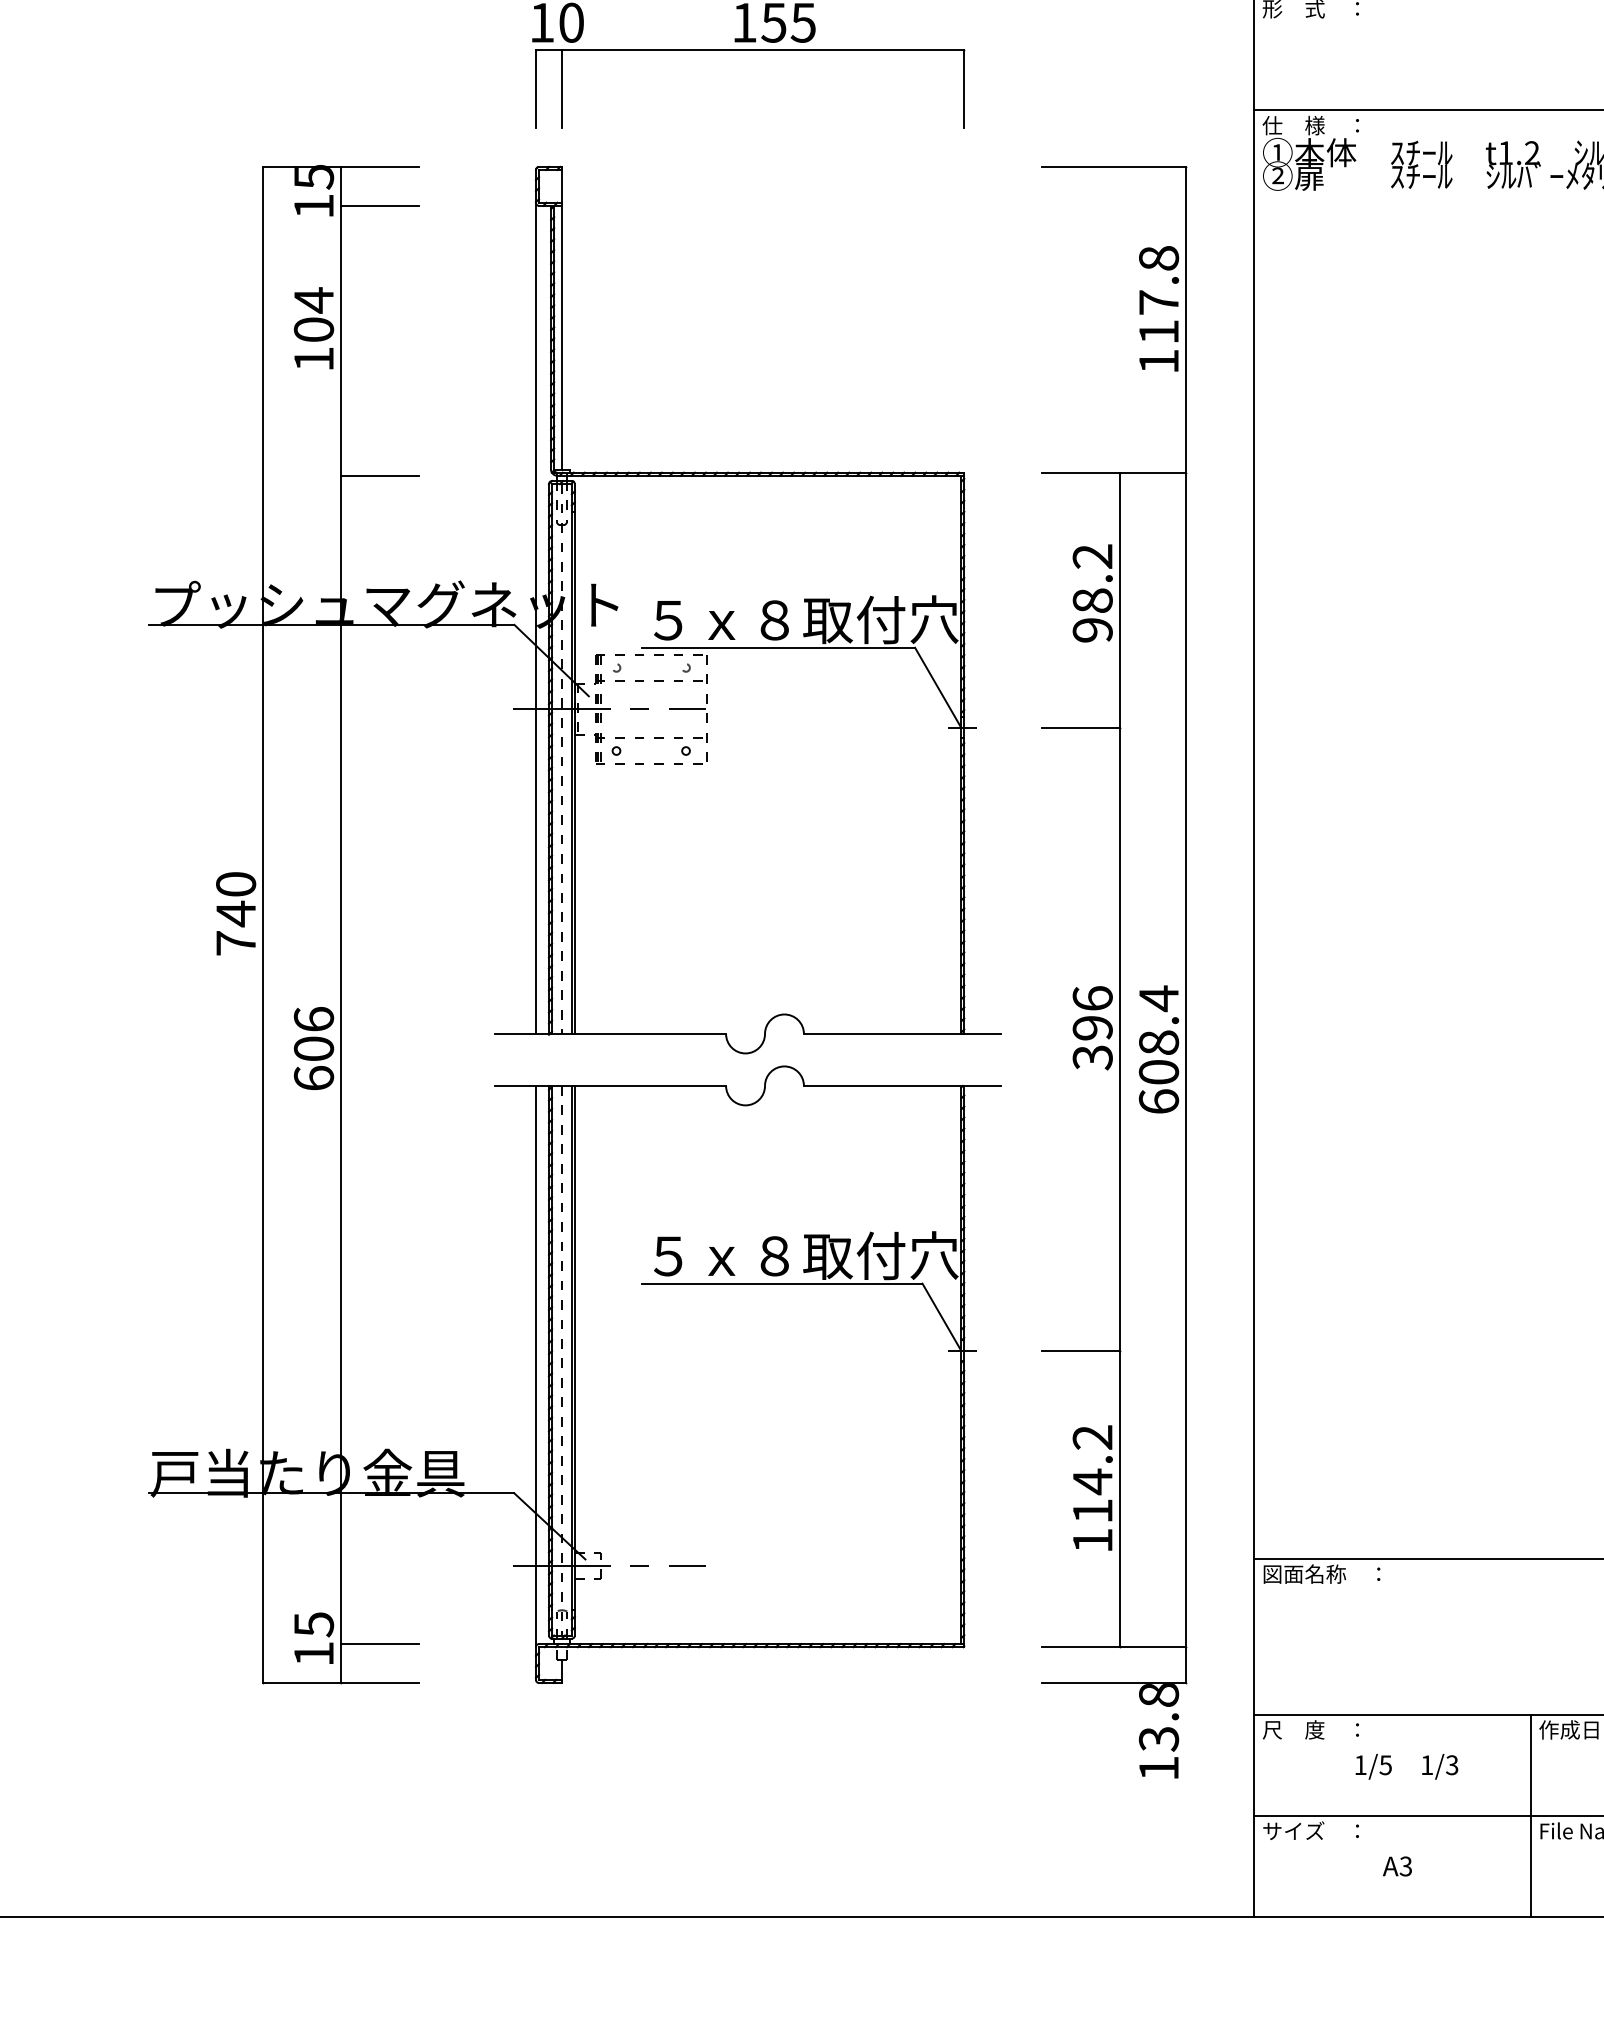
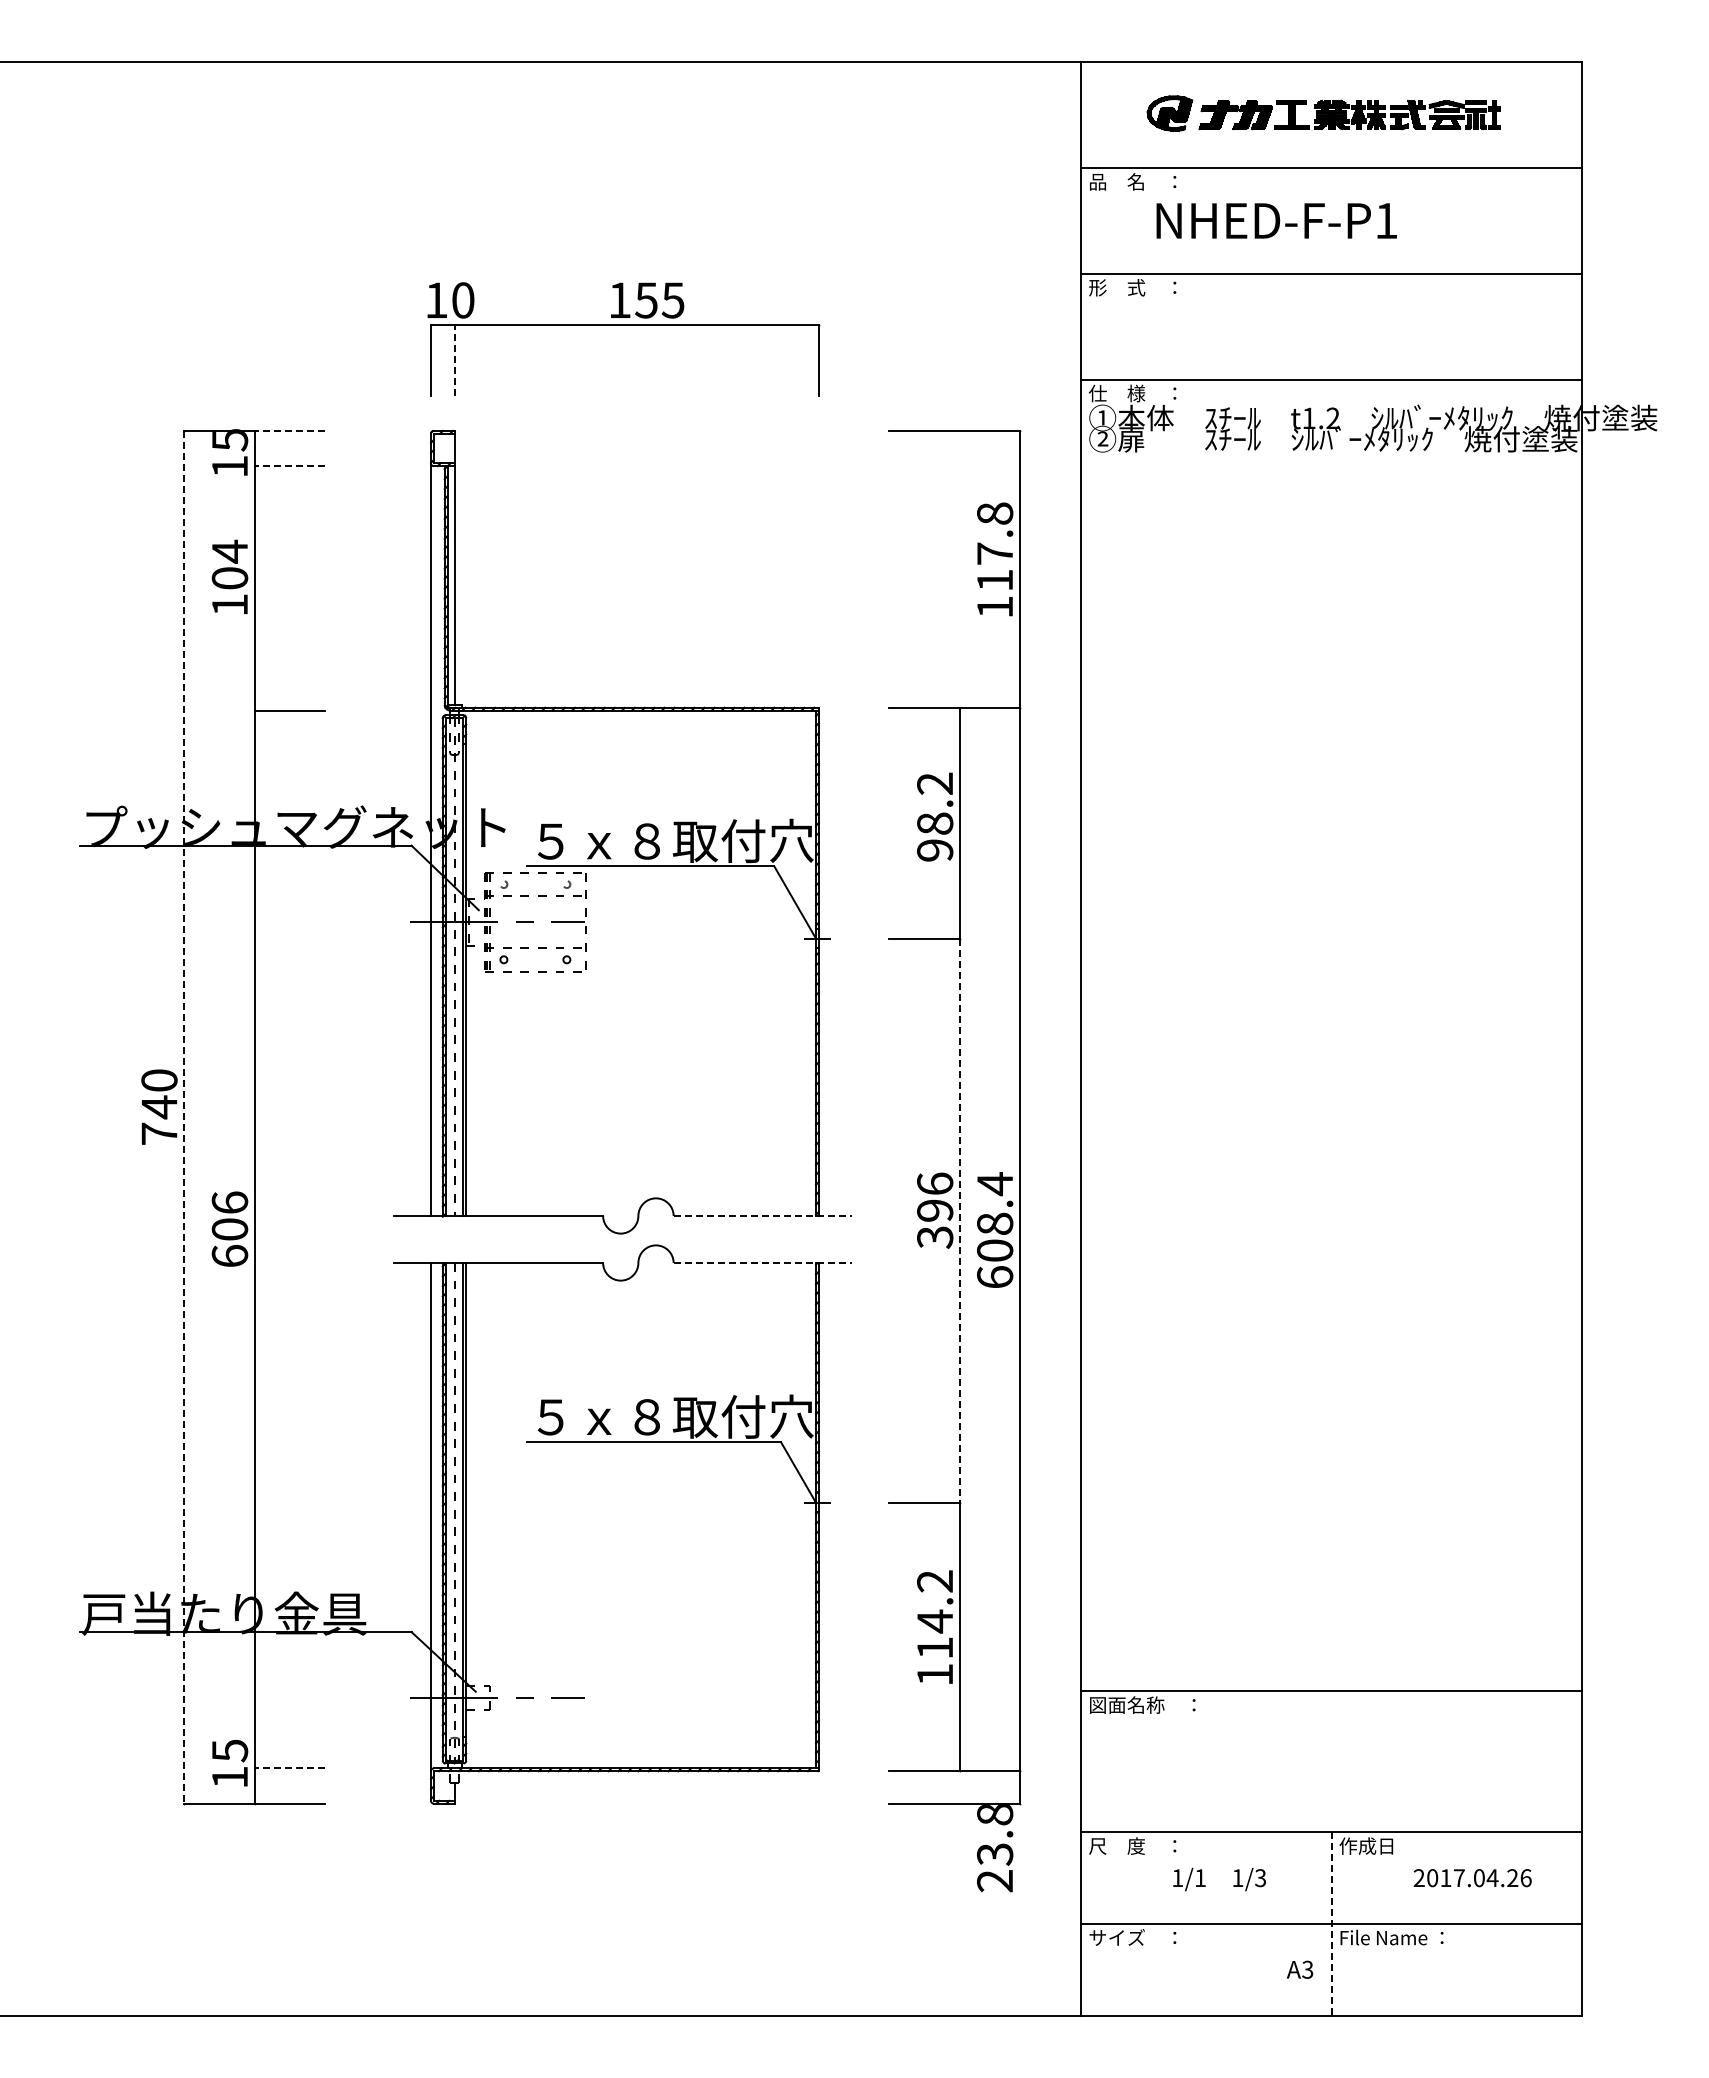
line: (561, 88) -> (454, 359), solid -> dashed
line: (379, 166) -> (289, 430), solid -> dashed
line: (379, 206) -> (289, 466), solid -> dashed
line: (263, 925) -> (184, 1117), solid -> dashed
line: (903, 1033) -> (763, 1215), solid -> dashed
line: (1119, 1040) -> (959, 1221), solid -> dashed
line: (903, 1086) -> (763, 1263), solid -> dashed
line: (379, 1644) -> (289, 1768), solid -> dashed
text: (1384, 1765) -> (1199, 1878), 1/5 -> 1/1
text: (1158, 1768) -> (994, 1881), 13.8 -> 23.8
line: (1530, 1815) -> (1331, 1923), solid -> dashed
text: (1397, 1866) -> (1300, 1969), moved

